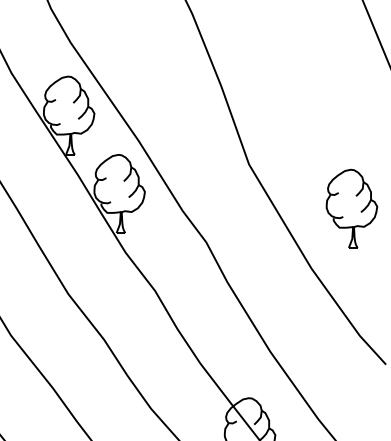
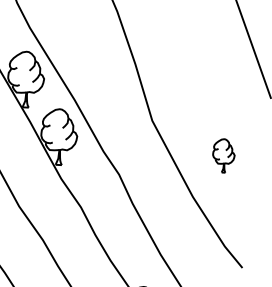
part: (351, 208) -> (223, 155), size x0.6

